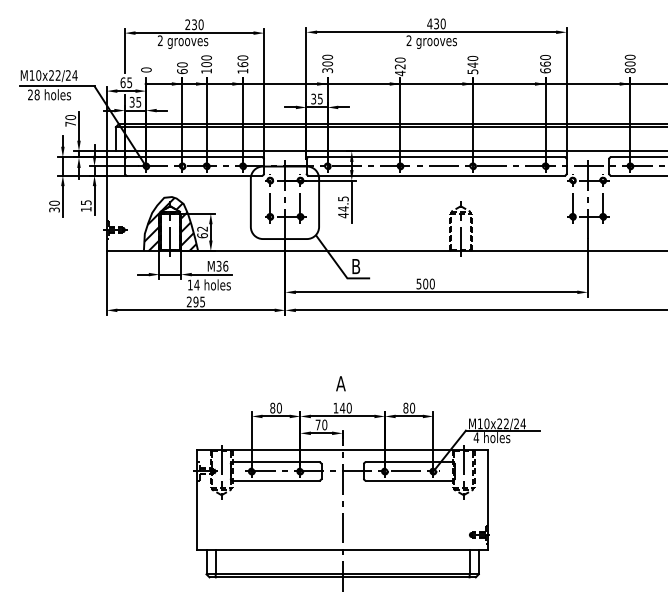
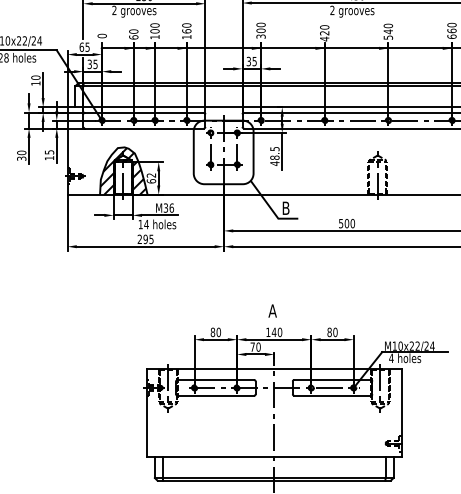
text: (70, 123) -> (35, 82), 70 -> 10
text: (343, 208) -> (274, 157), 44.5 -> 48.5

